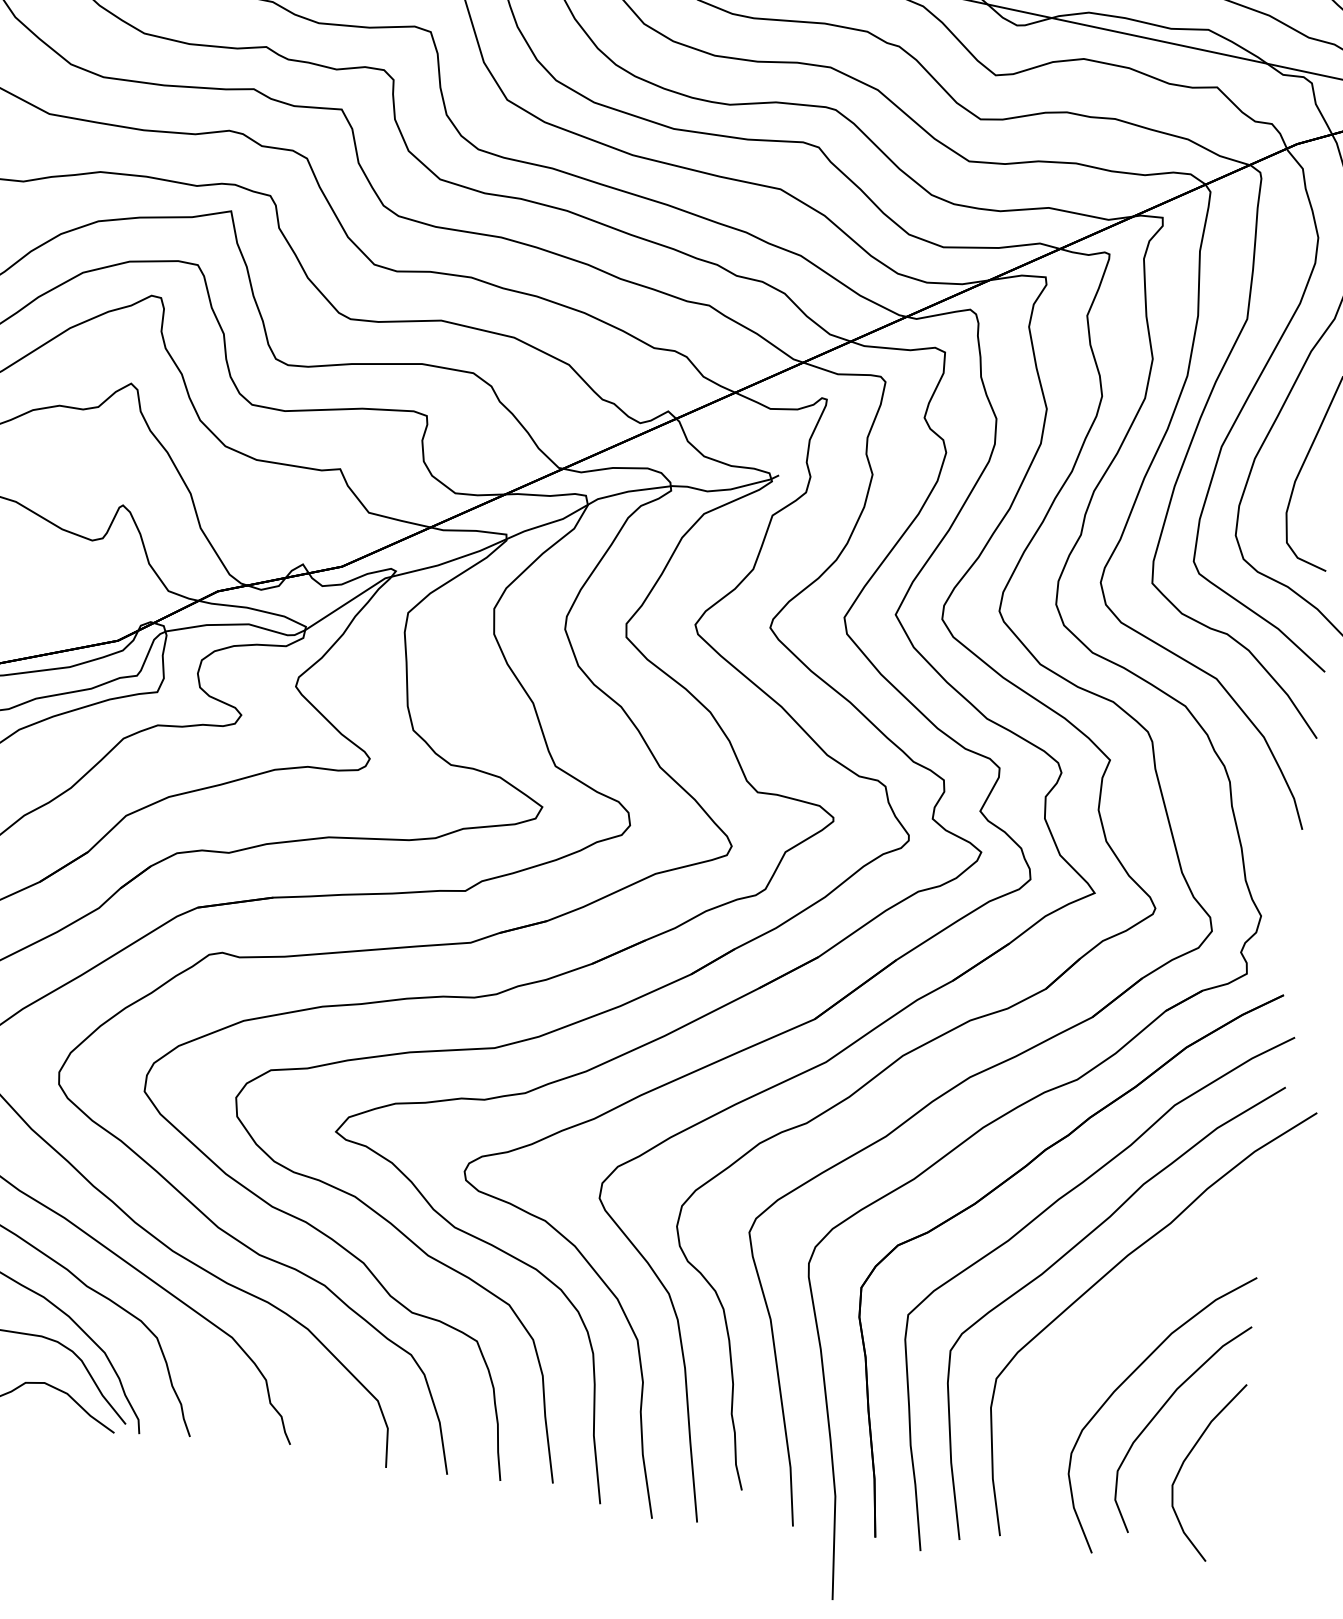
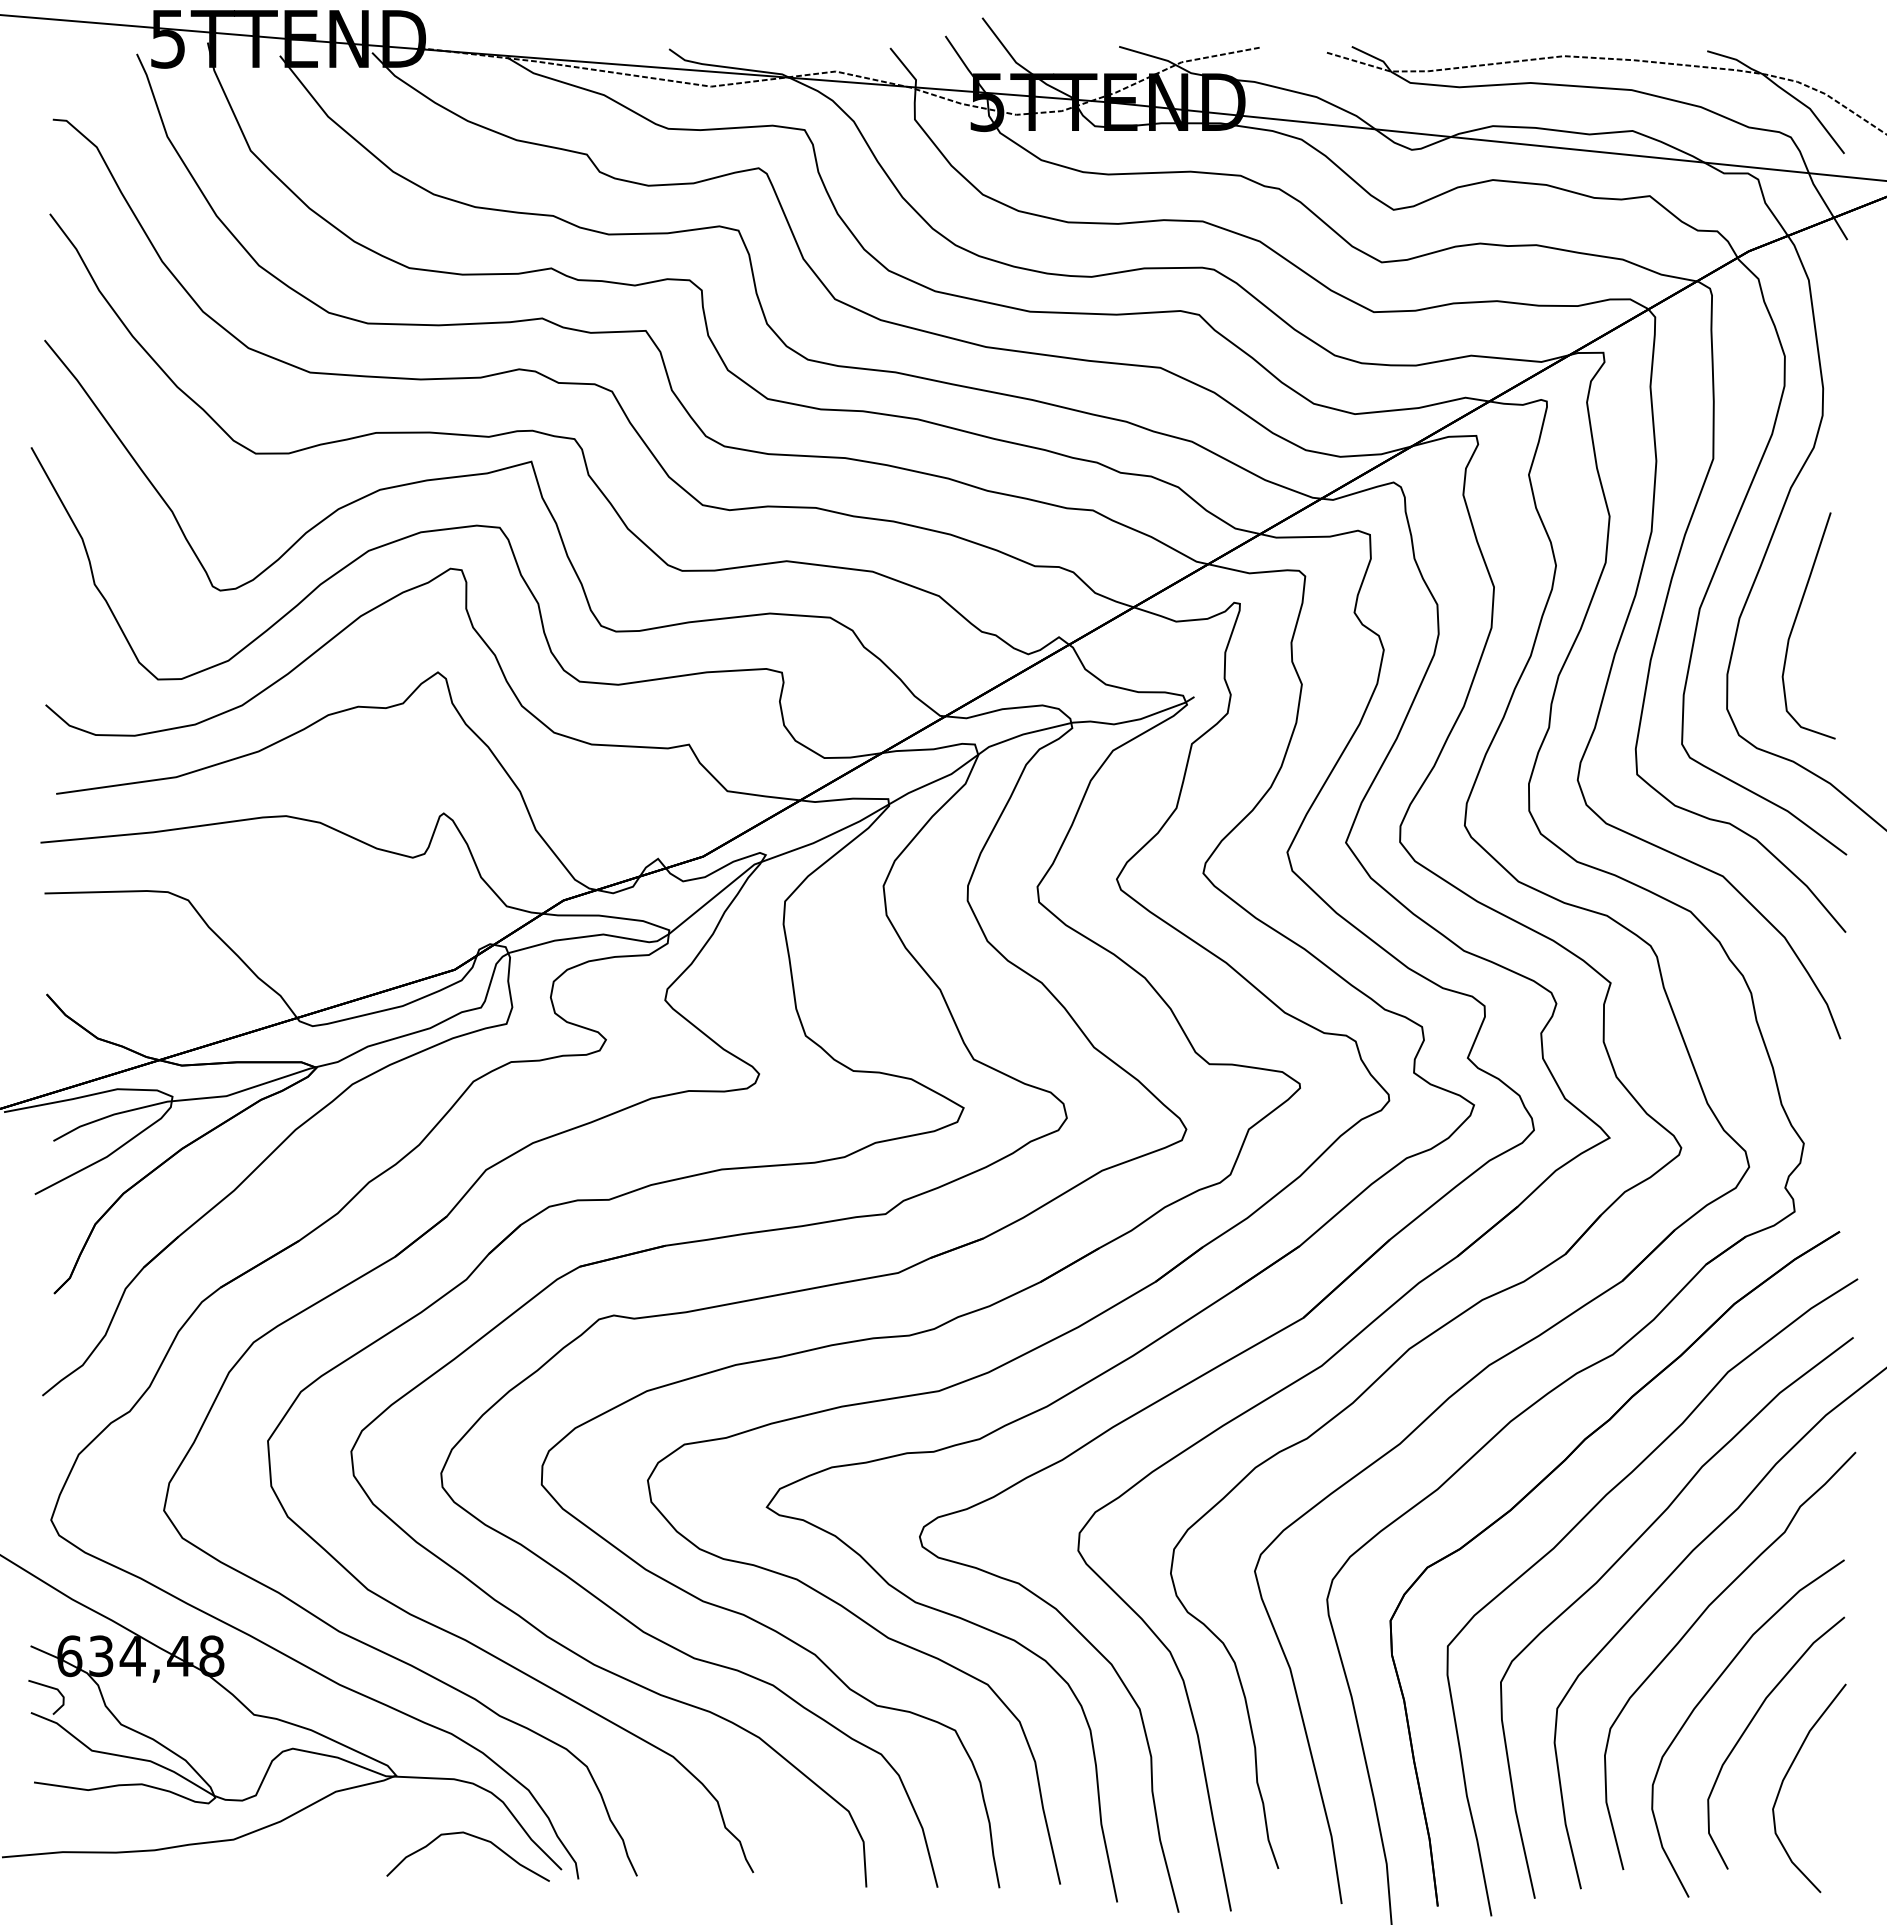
curve: (1121, 1320) -> (1693, 1626), added

